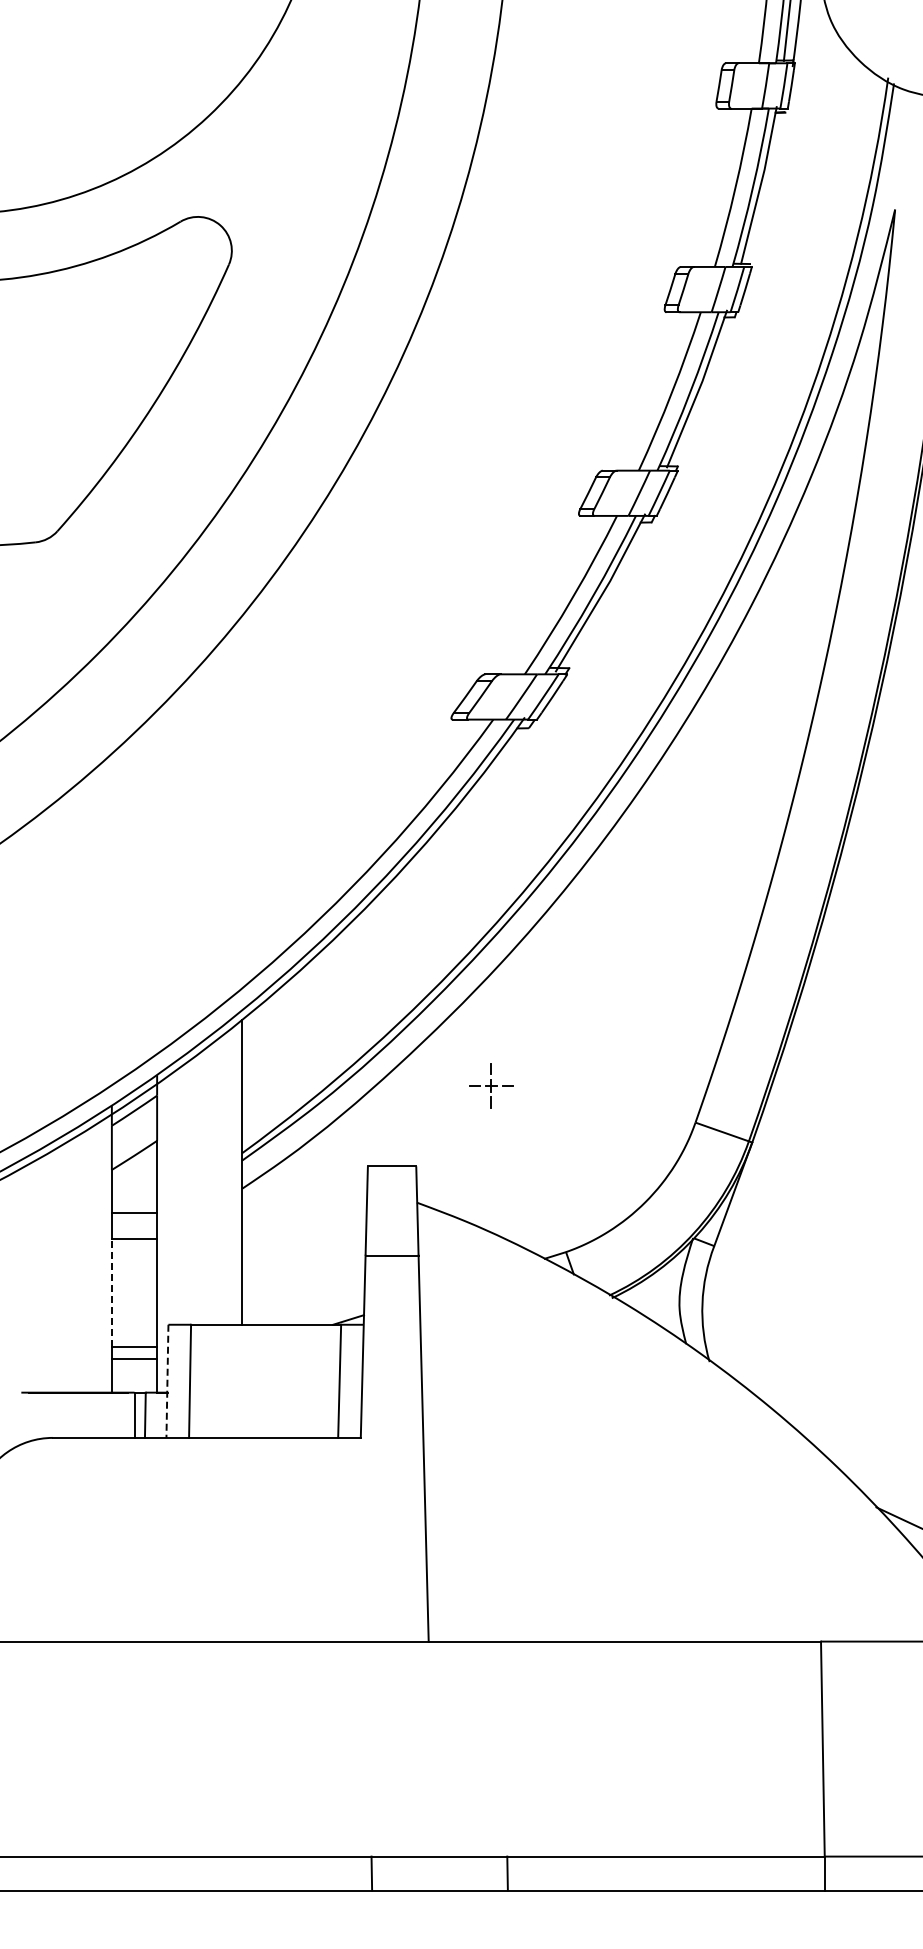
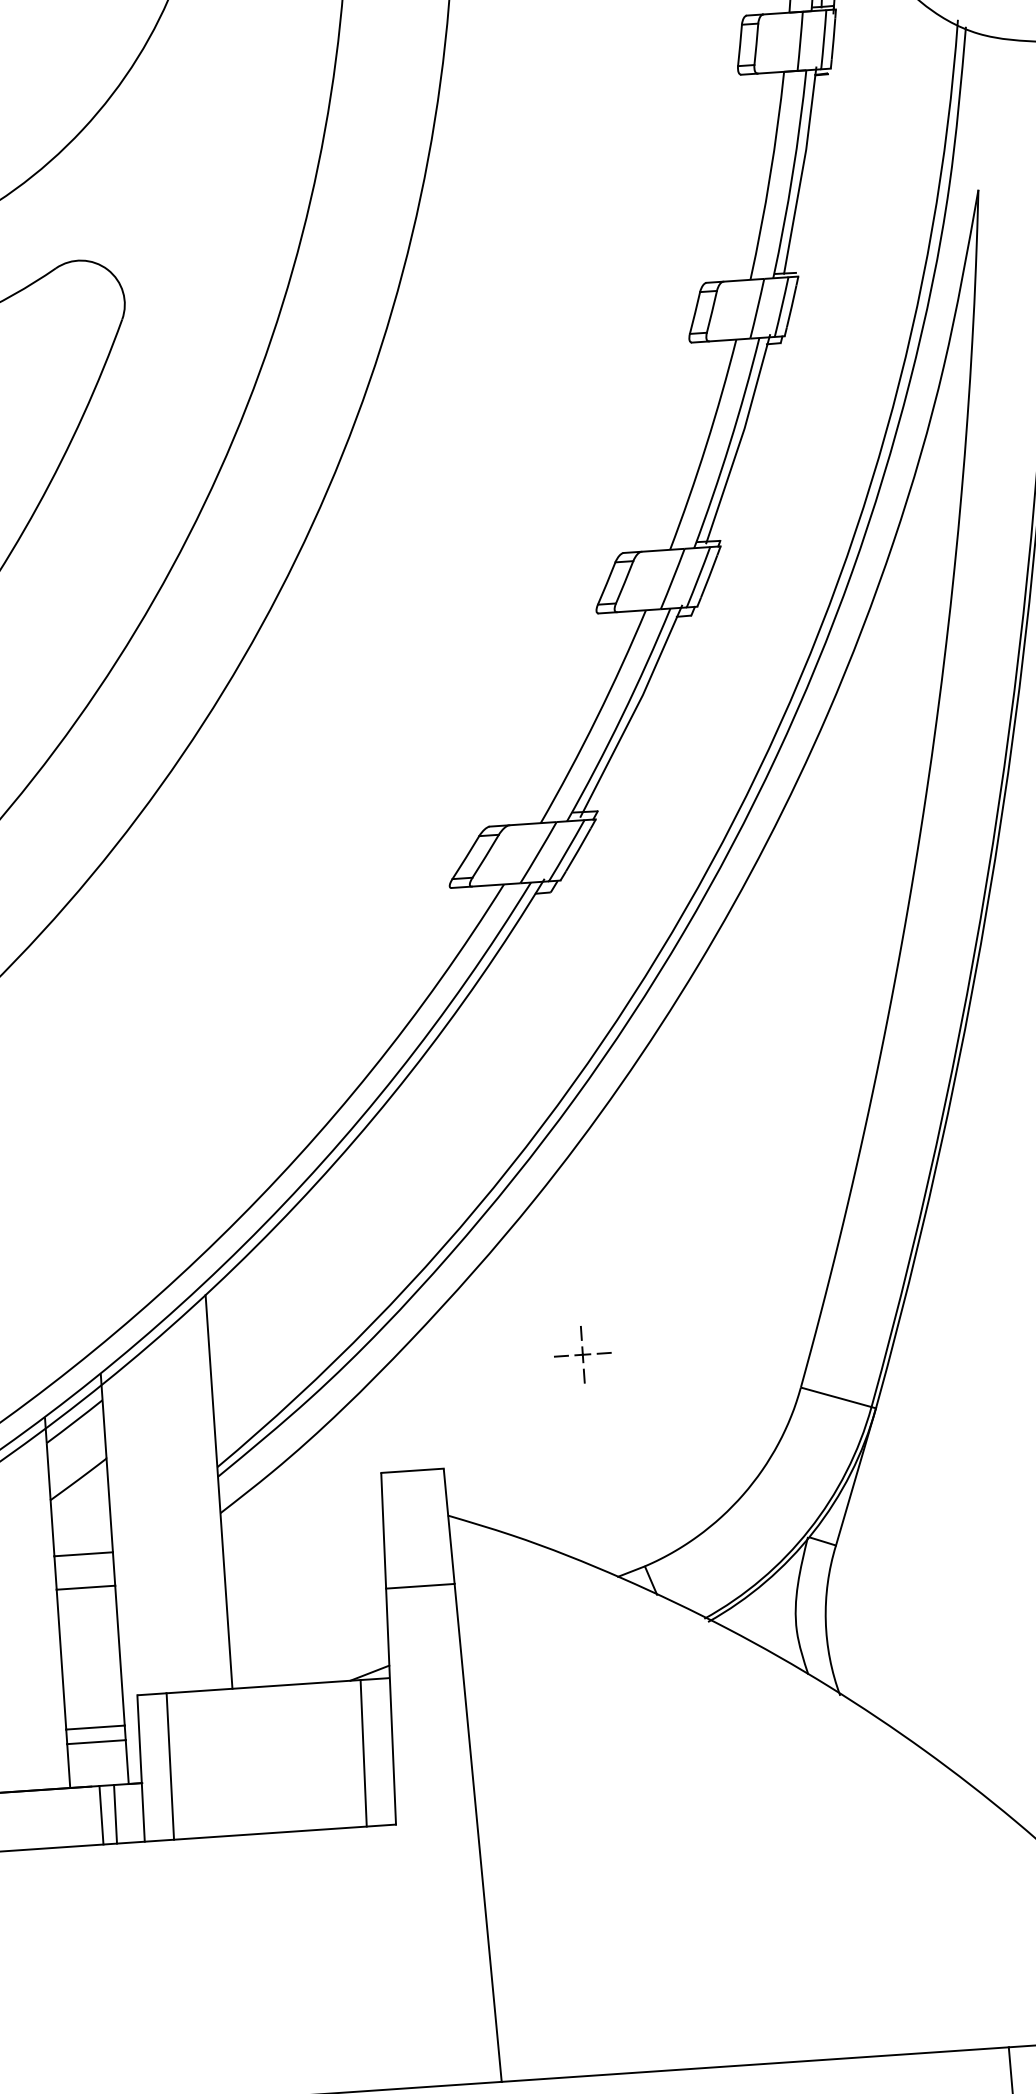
part: (491, 1085) -> (583, 1354), moved
line: (111, 1292) -> (60, 1658), dashed -> solid
line: (167, 1381) -> (141, 1768), dashed -> solid

